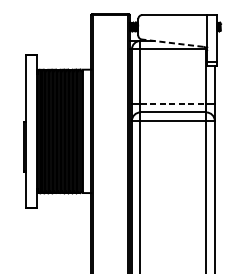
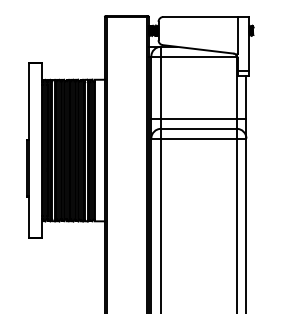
line: (173, 43) -> (198, 49), dashed -> solid
line: (173, 104) -> (198, 119), dashed -> solid

